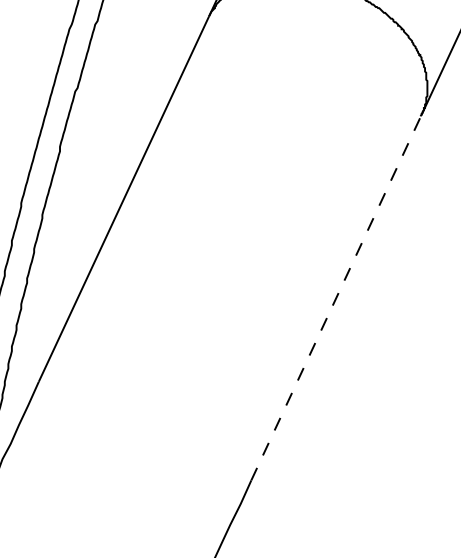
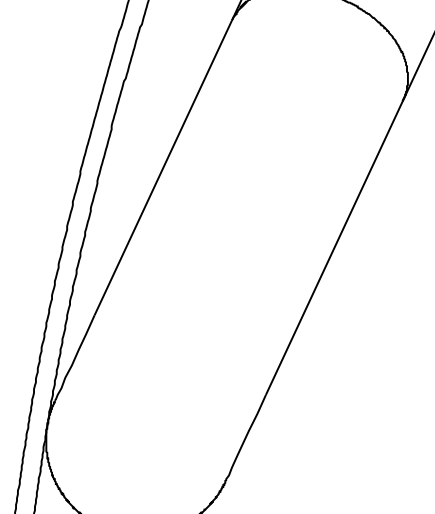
line: (336, 297) -> (334, 247), dashed -> solid

